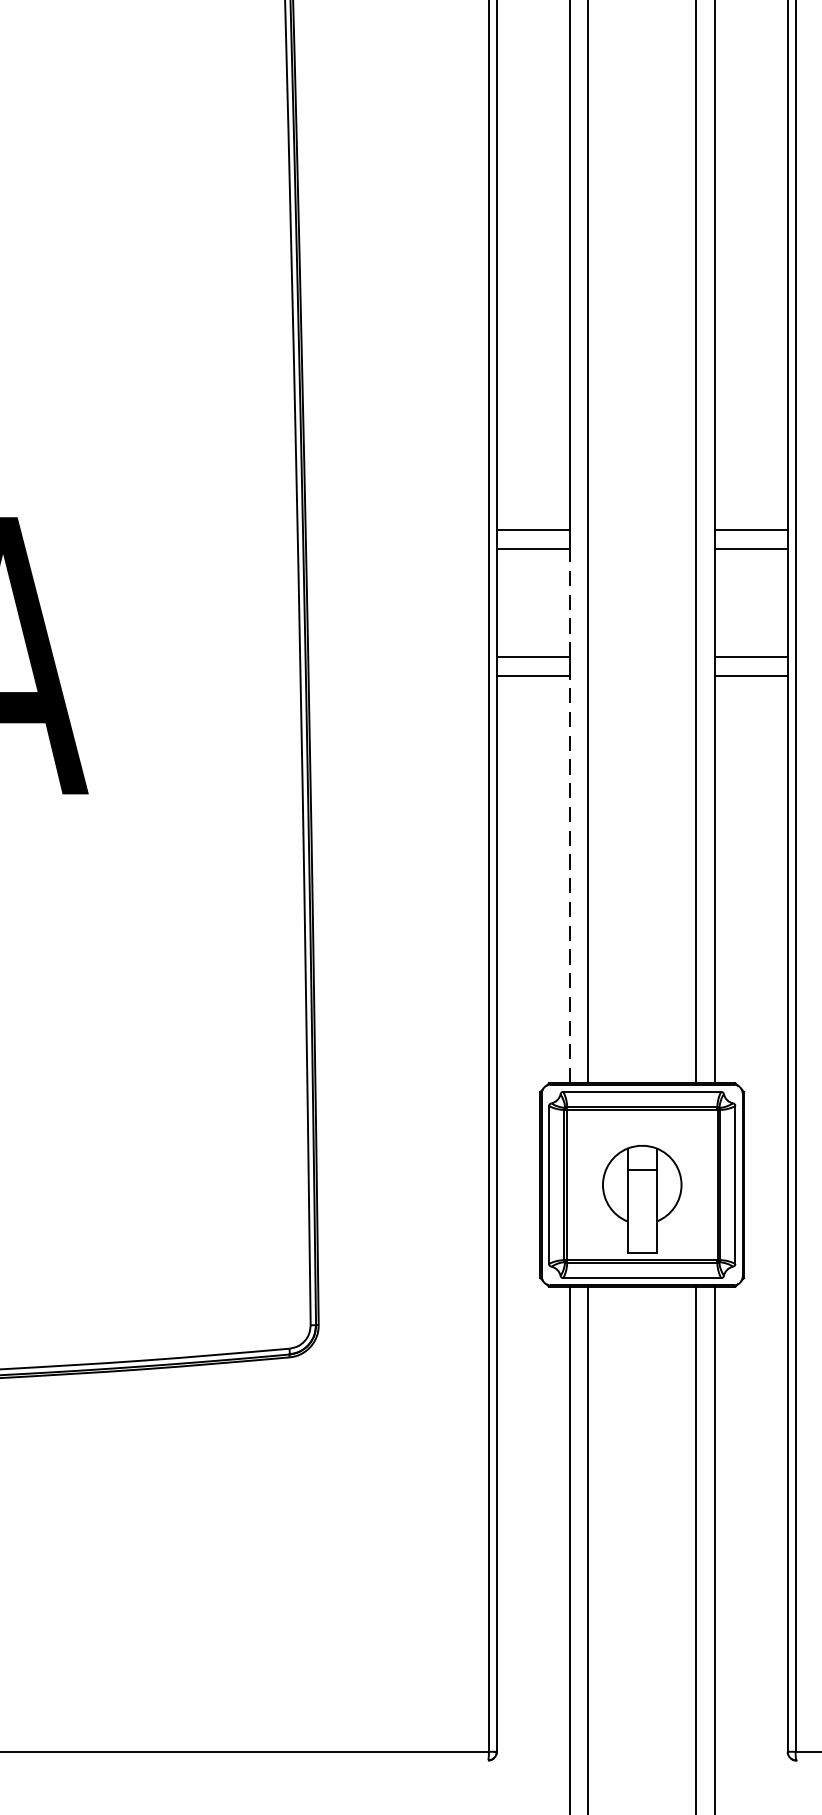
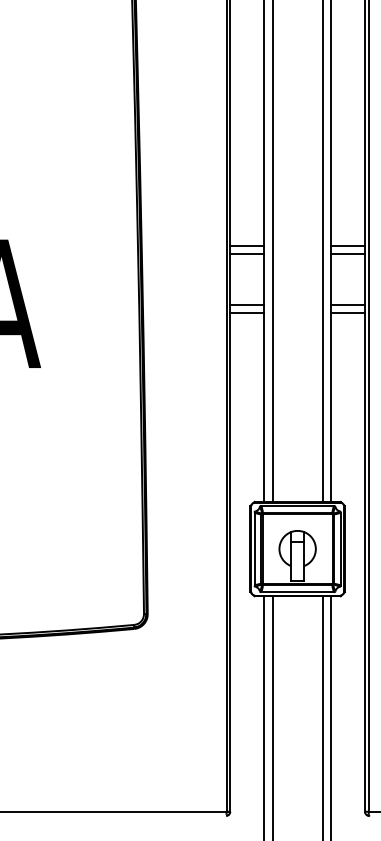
line: (568, 601) -> (263, 278), dashed -> solid
line: (568, 879) -> (263, 407), dashed -> solid

